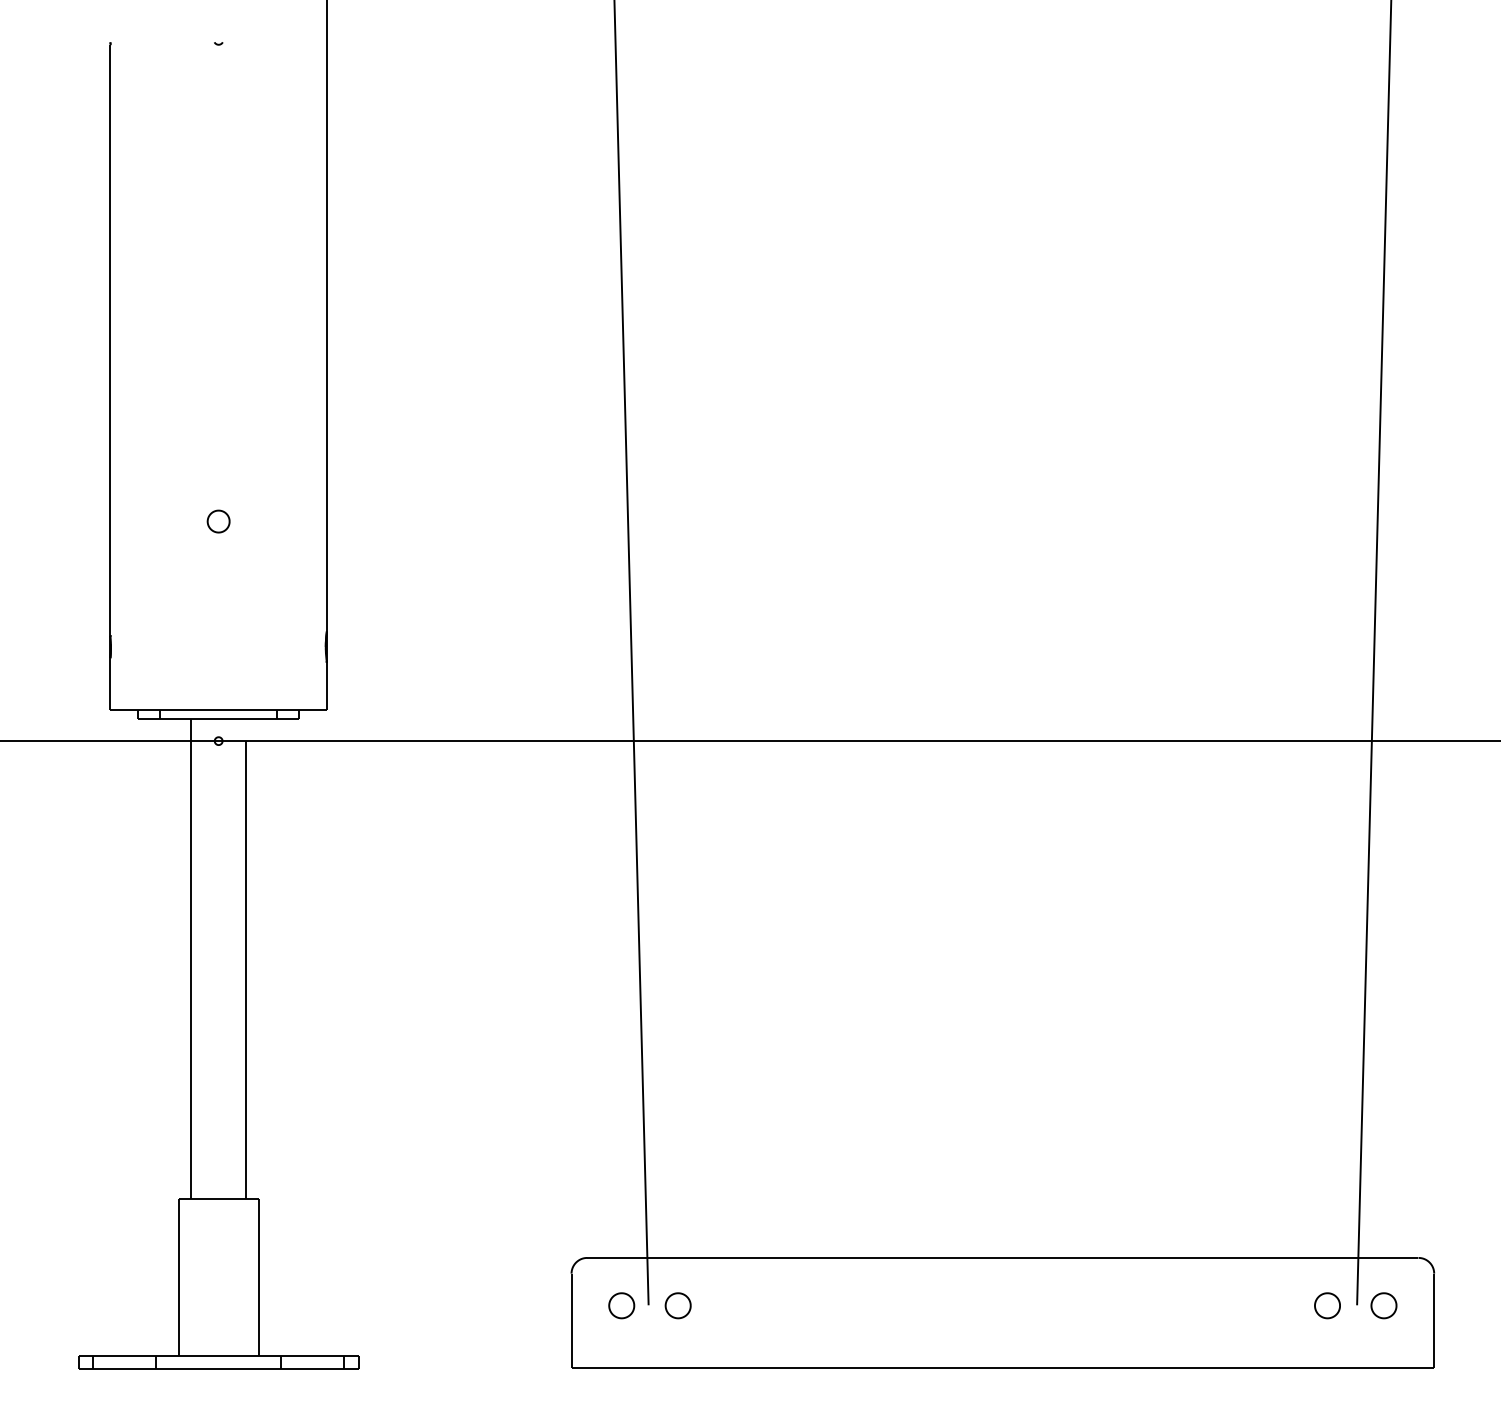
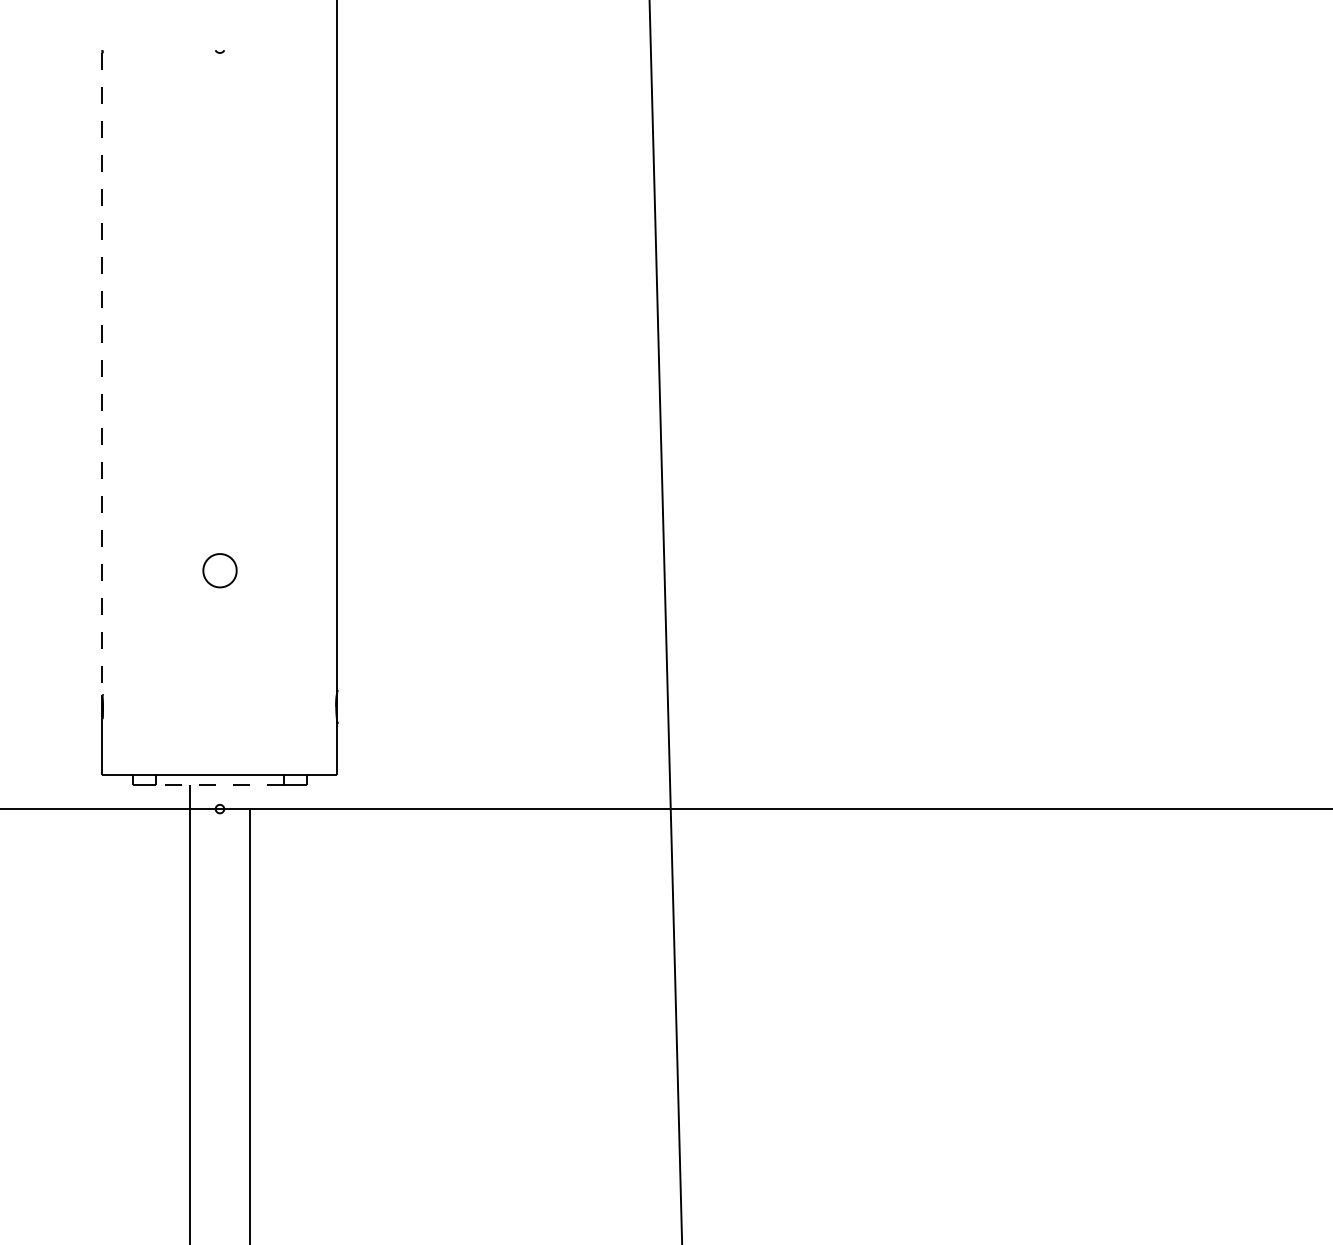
line: (110, 340) -> (102, 374), solid -> dashed
part: (218, 521) -> (219, 570), size x1.4
line: (218, 719) -> (219, 785), solid -> dashed

